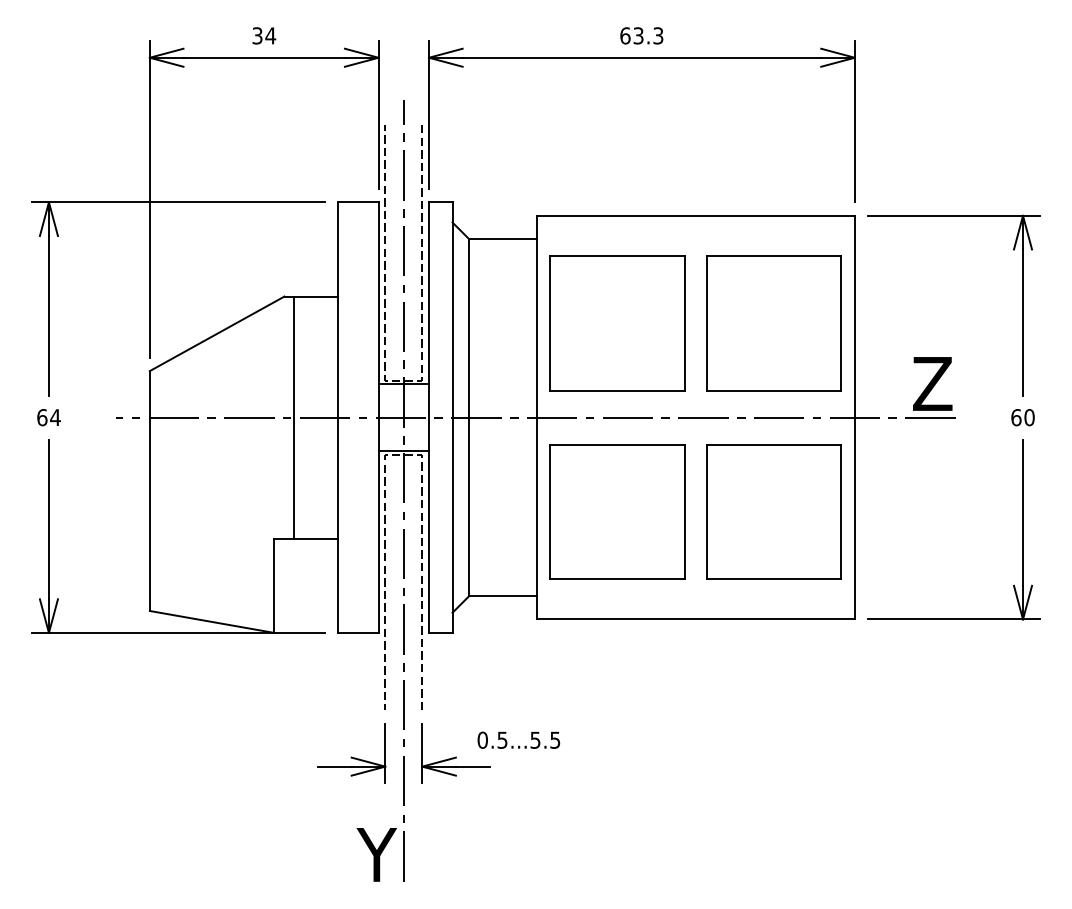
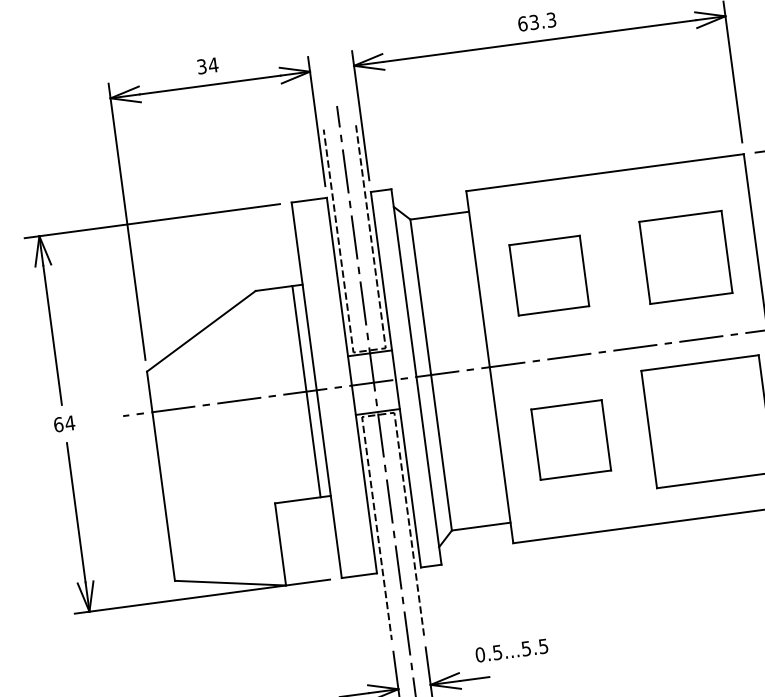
part: (617, 323) -> (549, 275), size x0.6
part: (773, 323) -> (685, 257), size x0.7
line: (294, 417) -> (306, 391), moved
part: (617, 511) -> (571, 439), size x0.6

